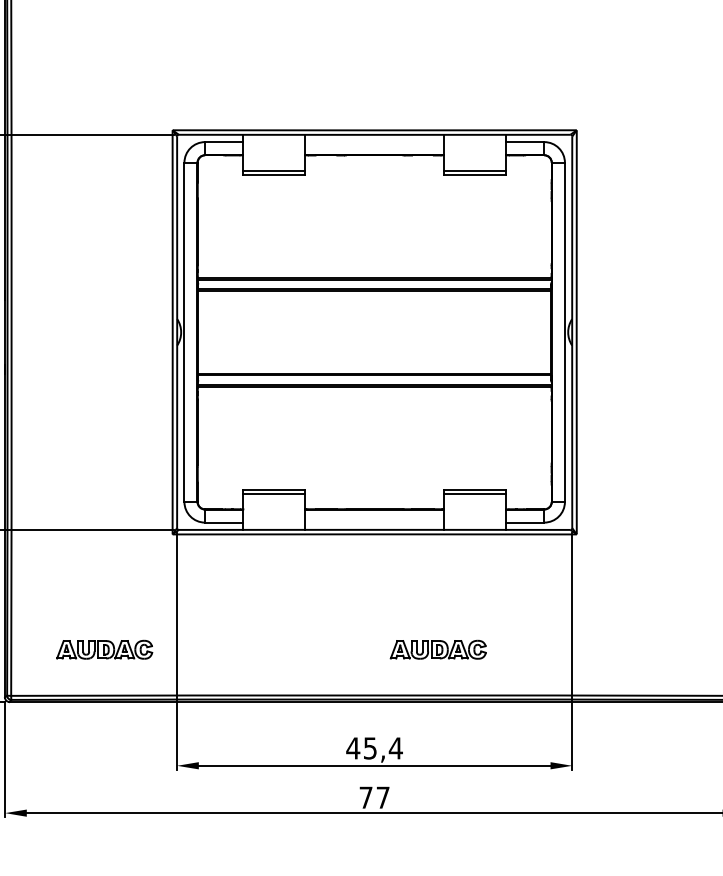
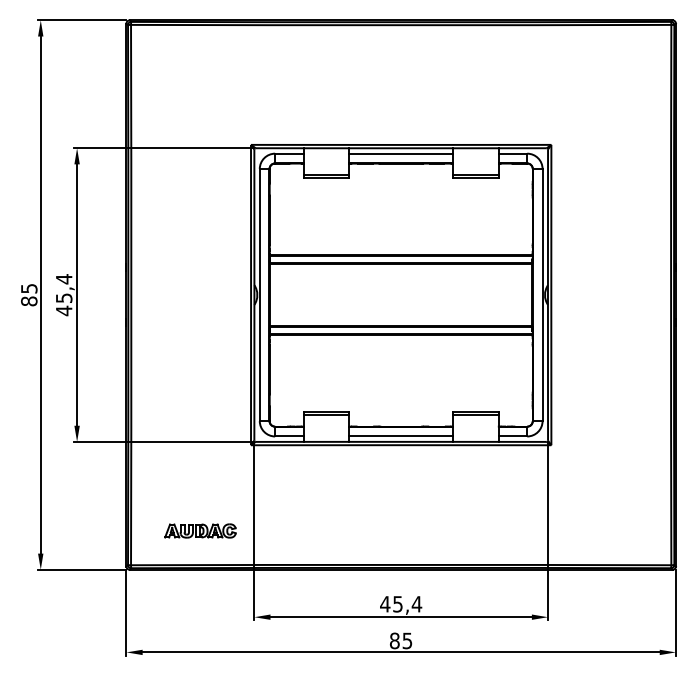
line: (373, 141) -> (400, 153), added
line: (373, 522) -> (400, 436), added
part: (438, 649) -> (448, 530), removed
text: (373, 797) -> (400, 640), 77 -> 85

